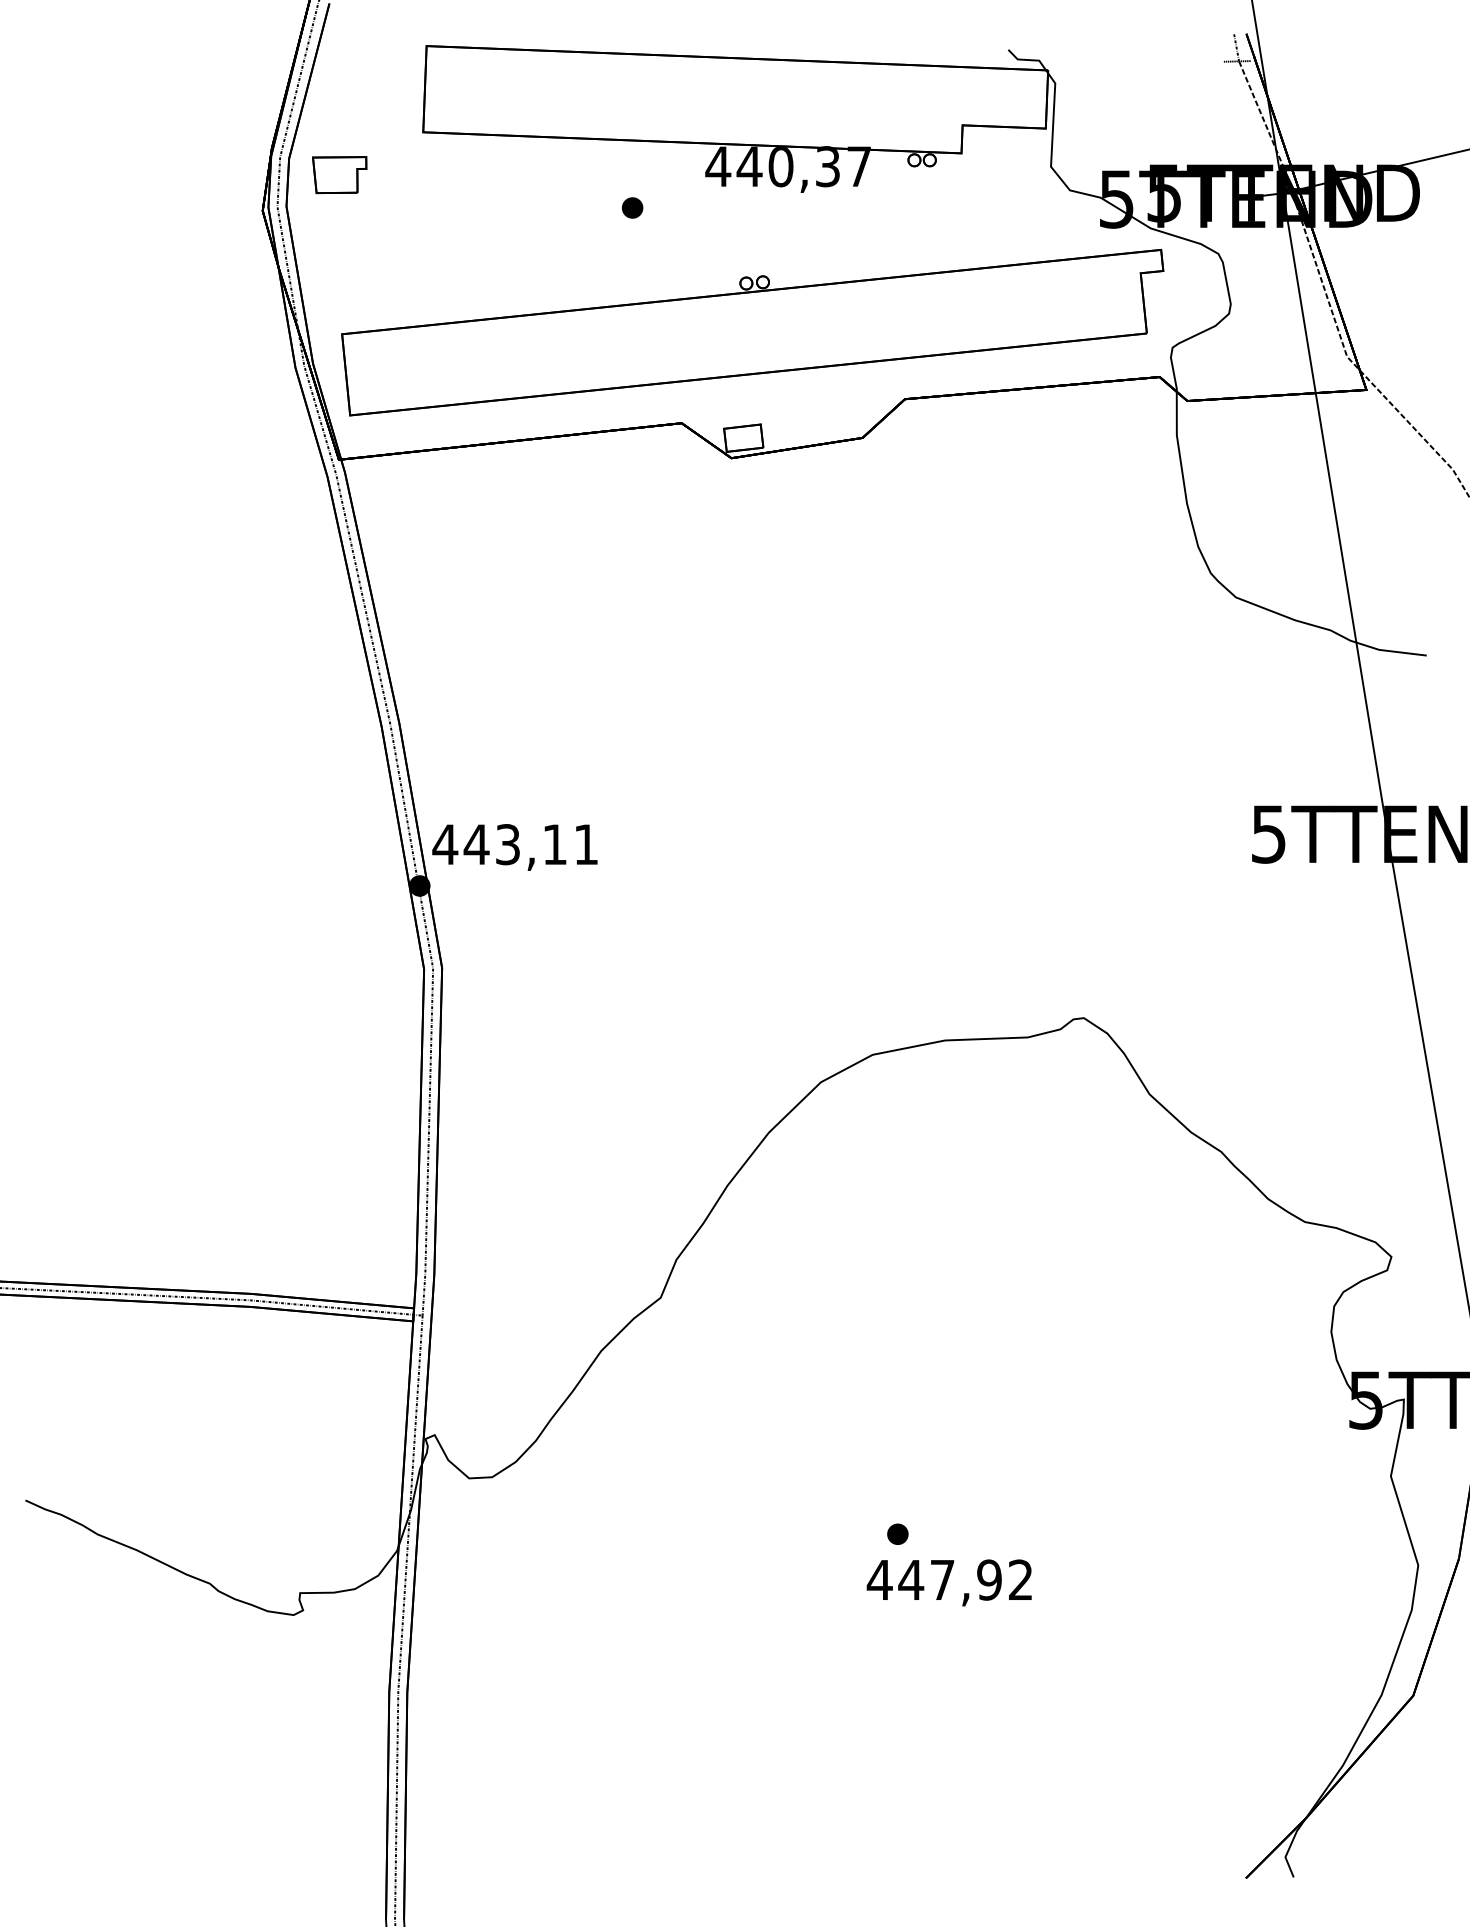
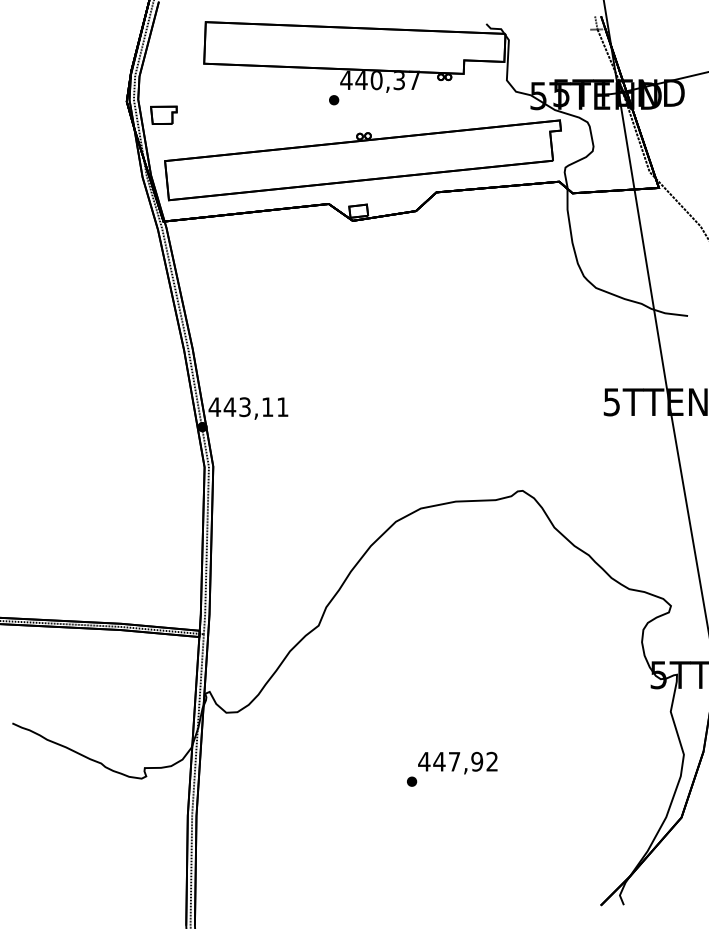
part: (338, 173) -> (163, 114), moved
part: (633, 208) -> (334, 100), moved
part: (898, 1533) -> (412, 781), moved

